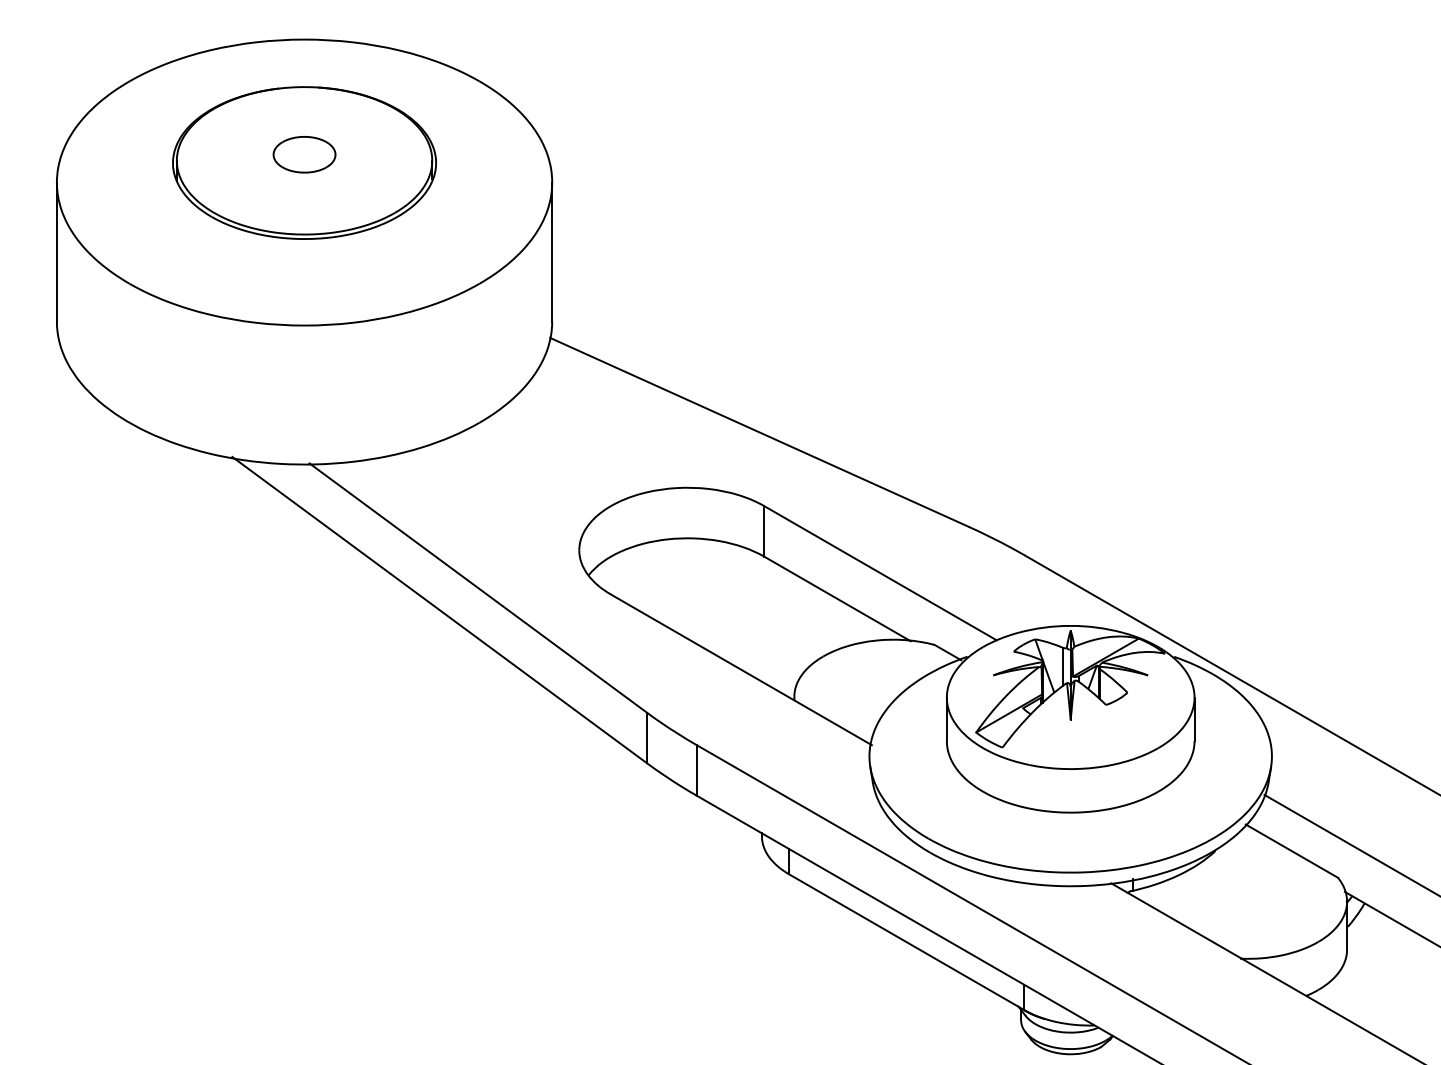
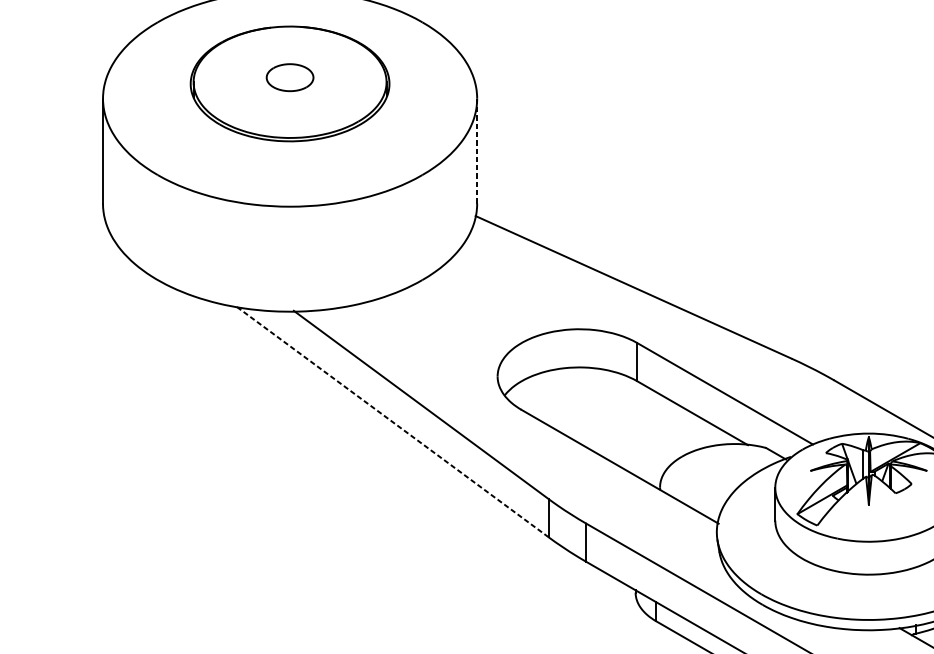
line: (552, 251) -> (477, 150), solid -> dashed
line: (439, 610) -> (392, 421), solid -> dashed

